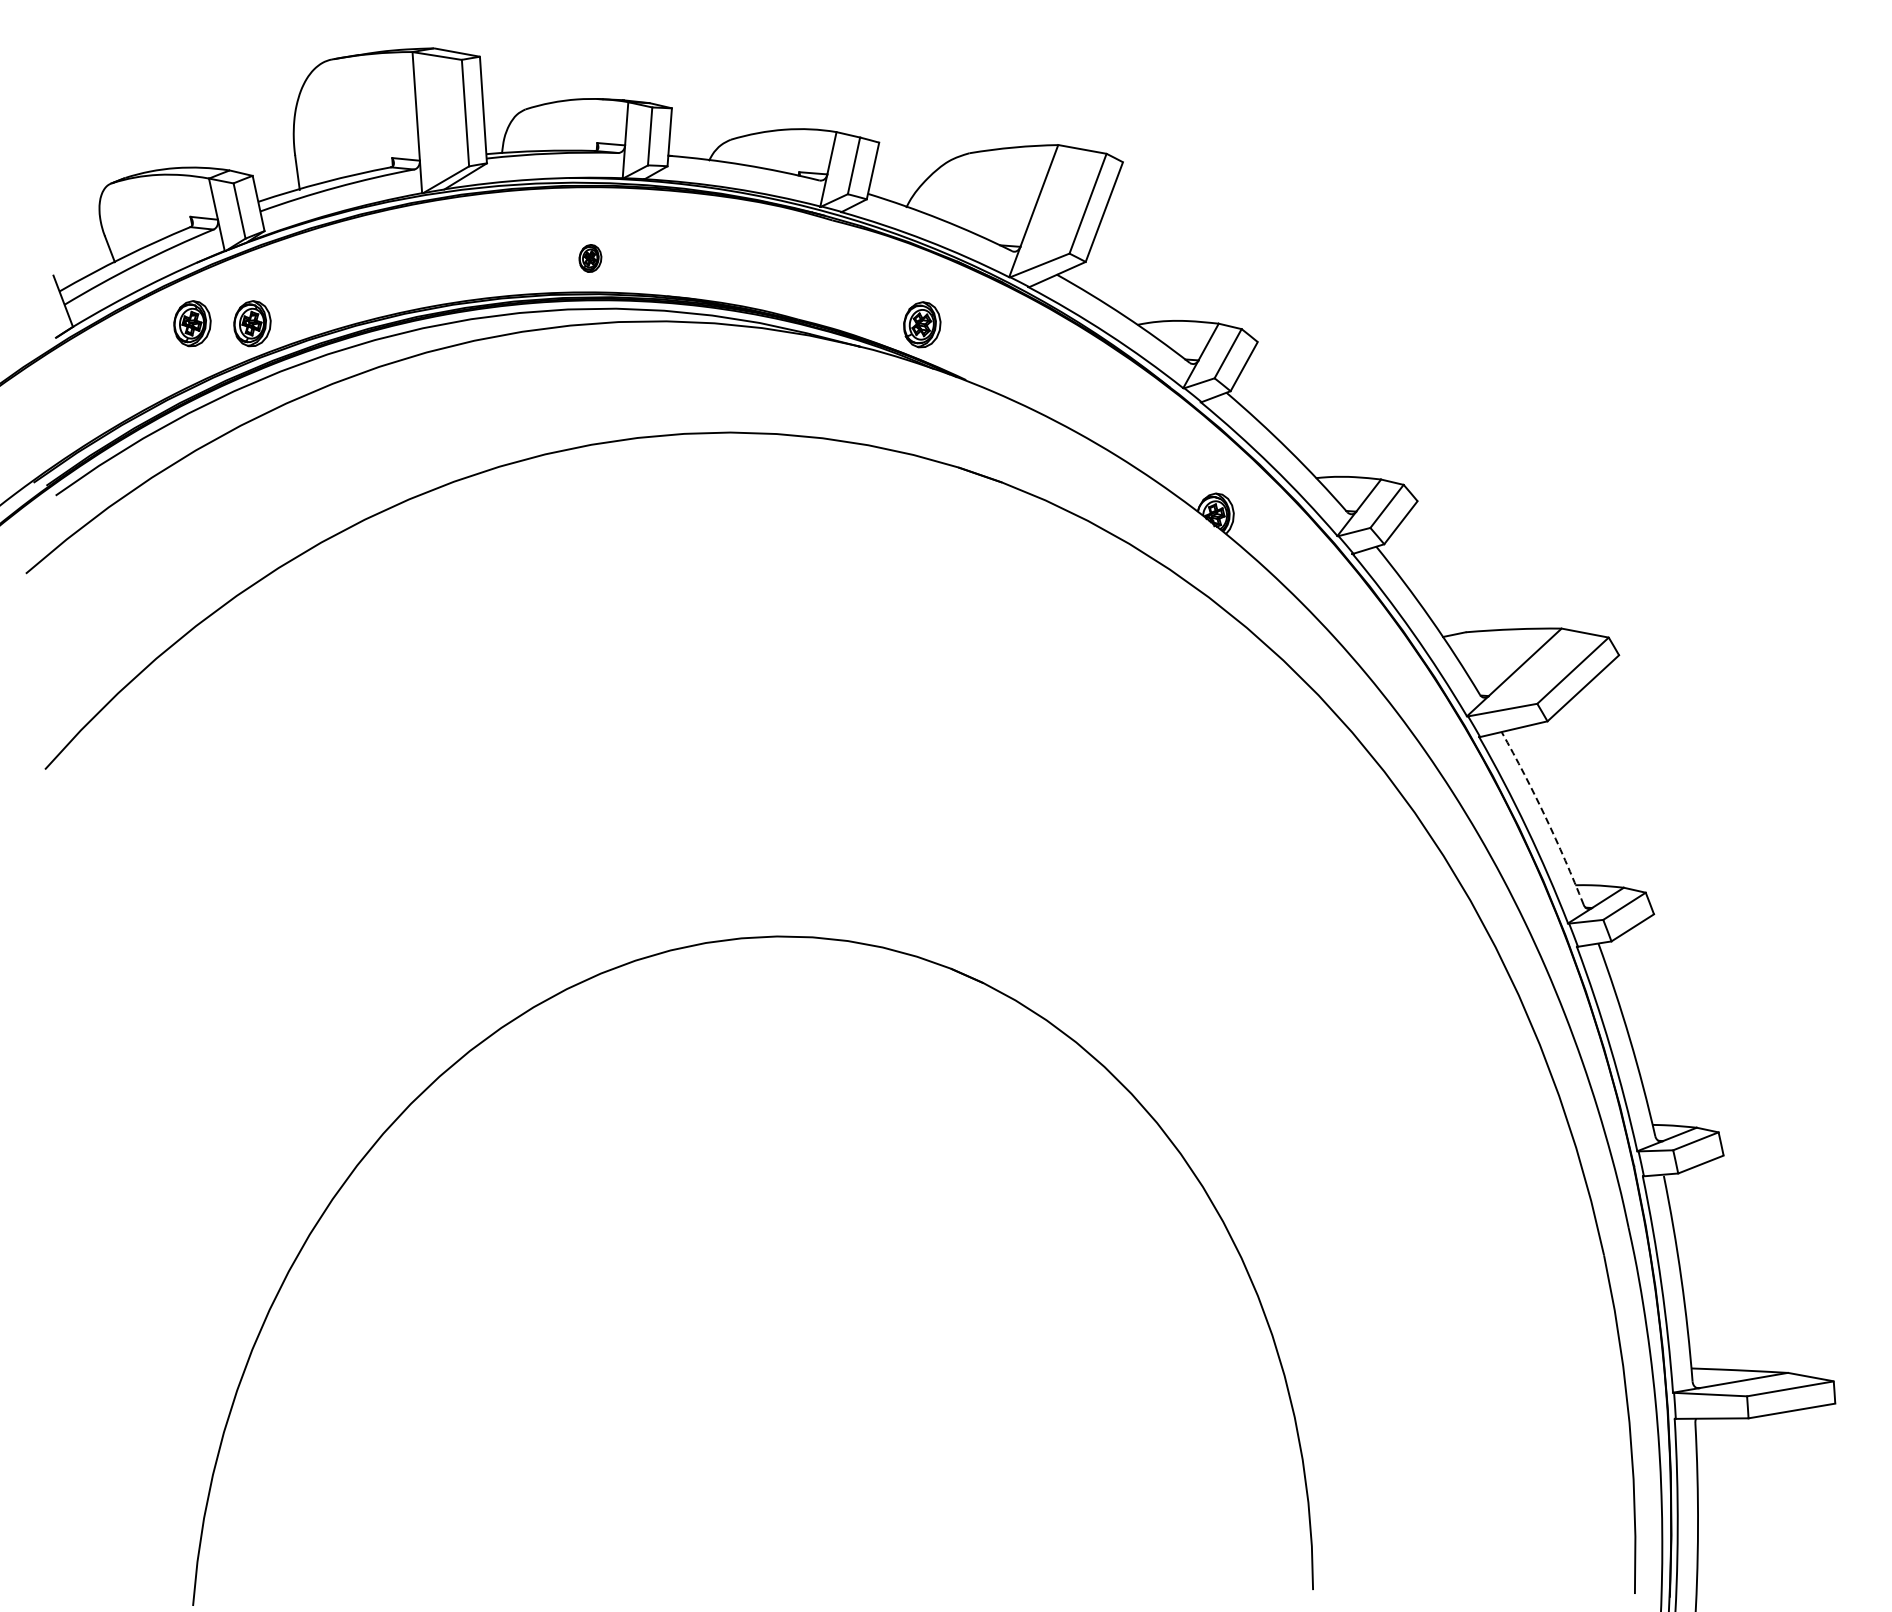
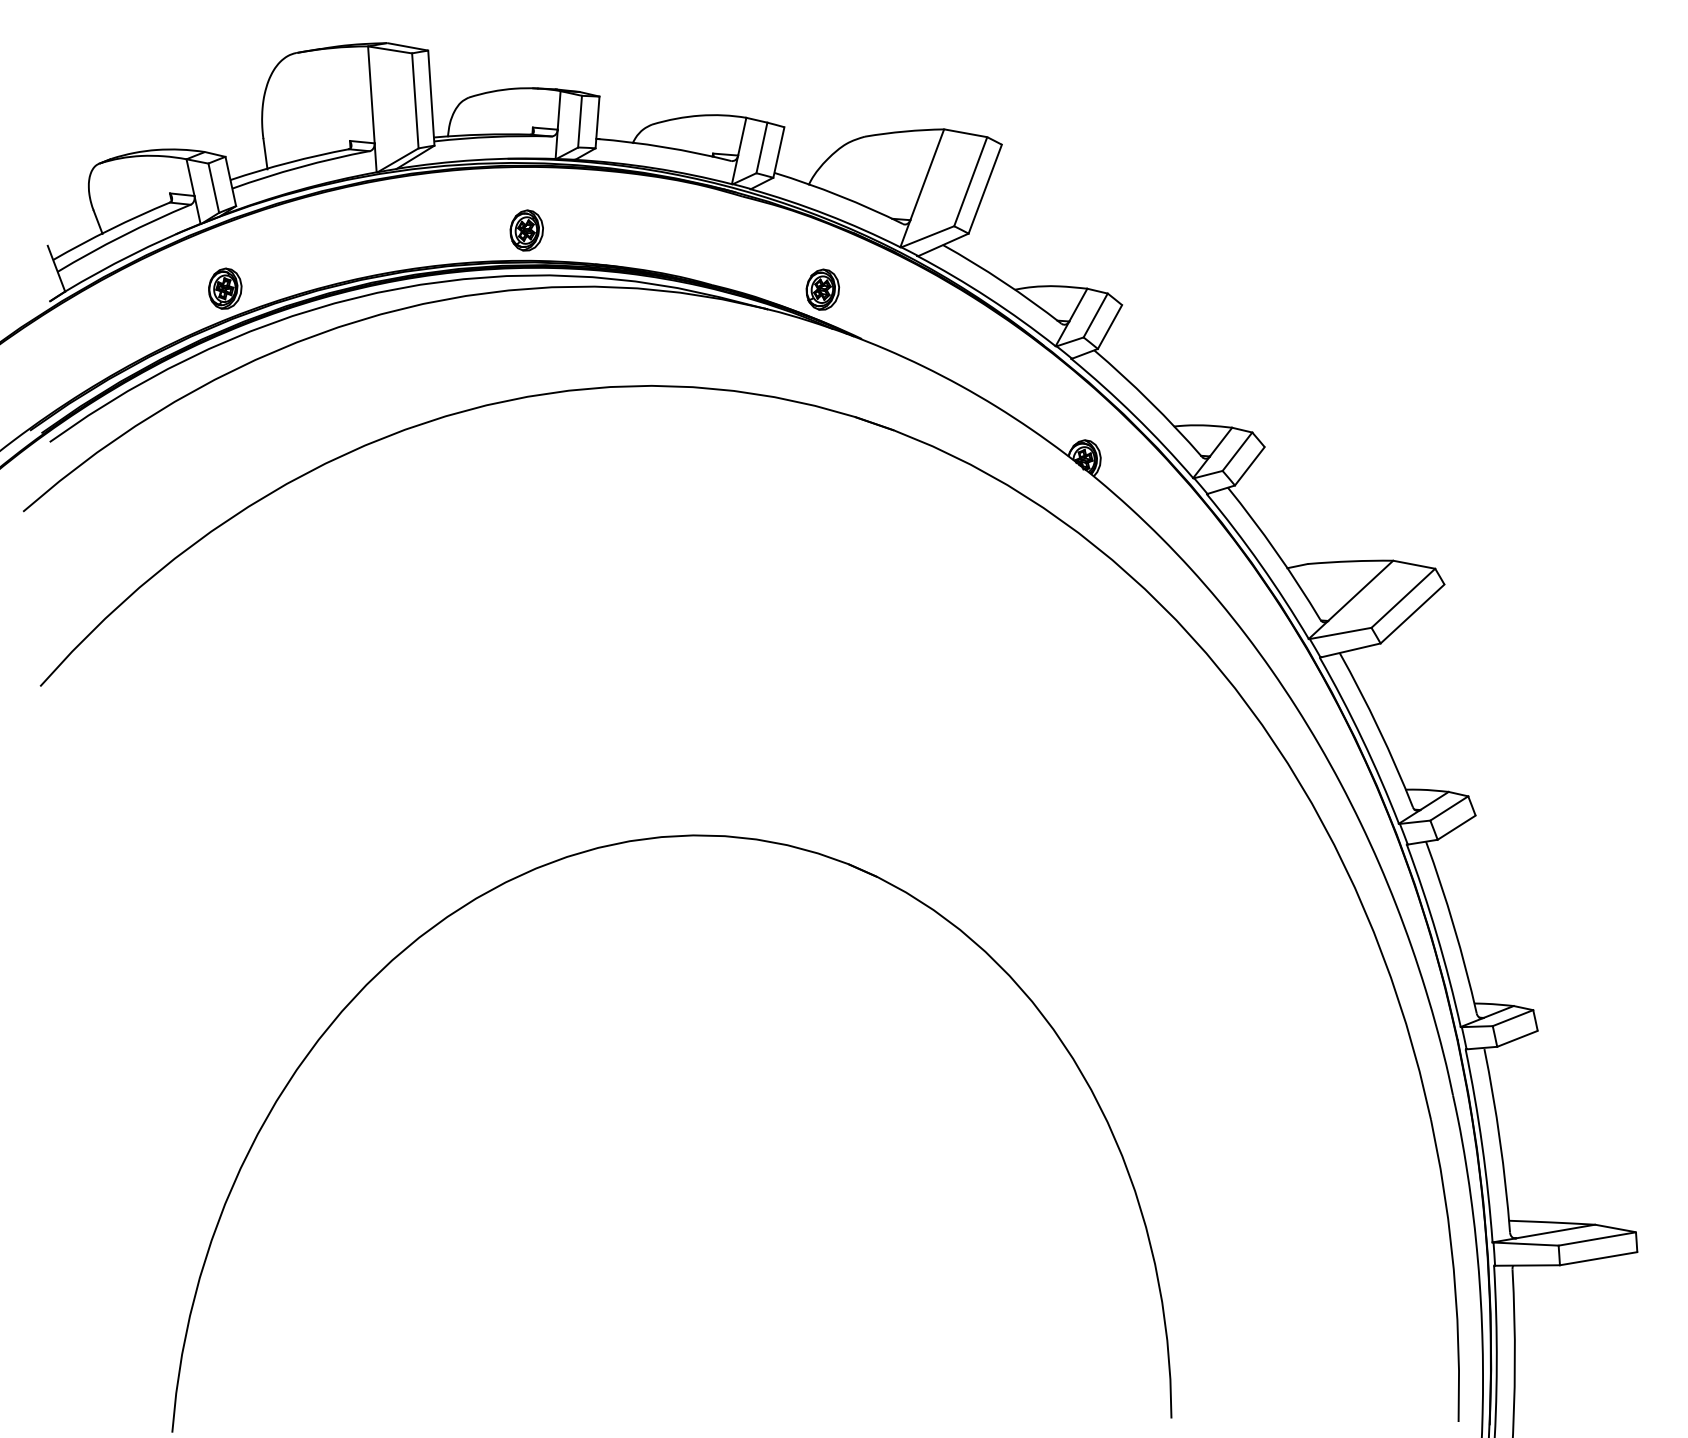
part: (590, 258) -> (526, 230), size x1.67
part: (192, 323) -> (171, 288), removed
arc: (1545, 817) -> (1378, 729), dashed -> solid

